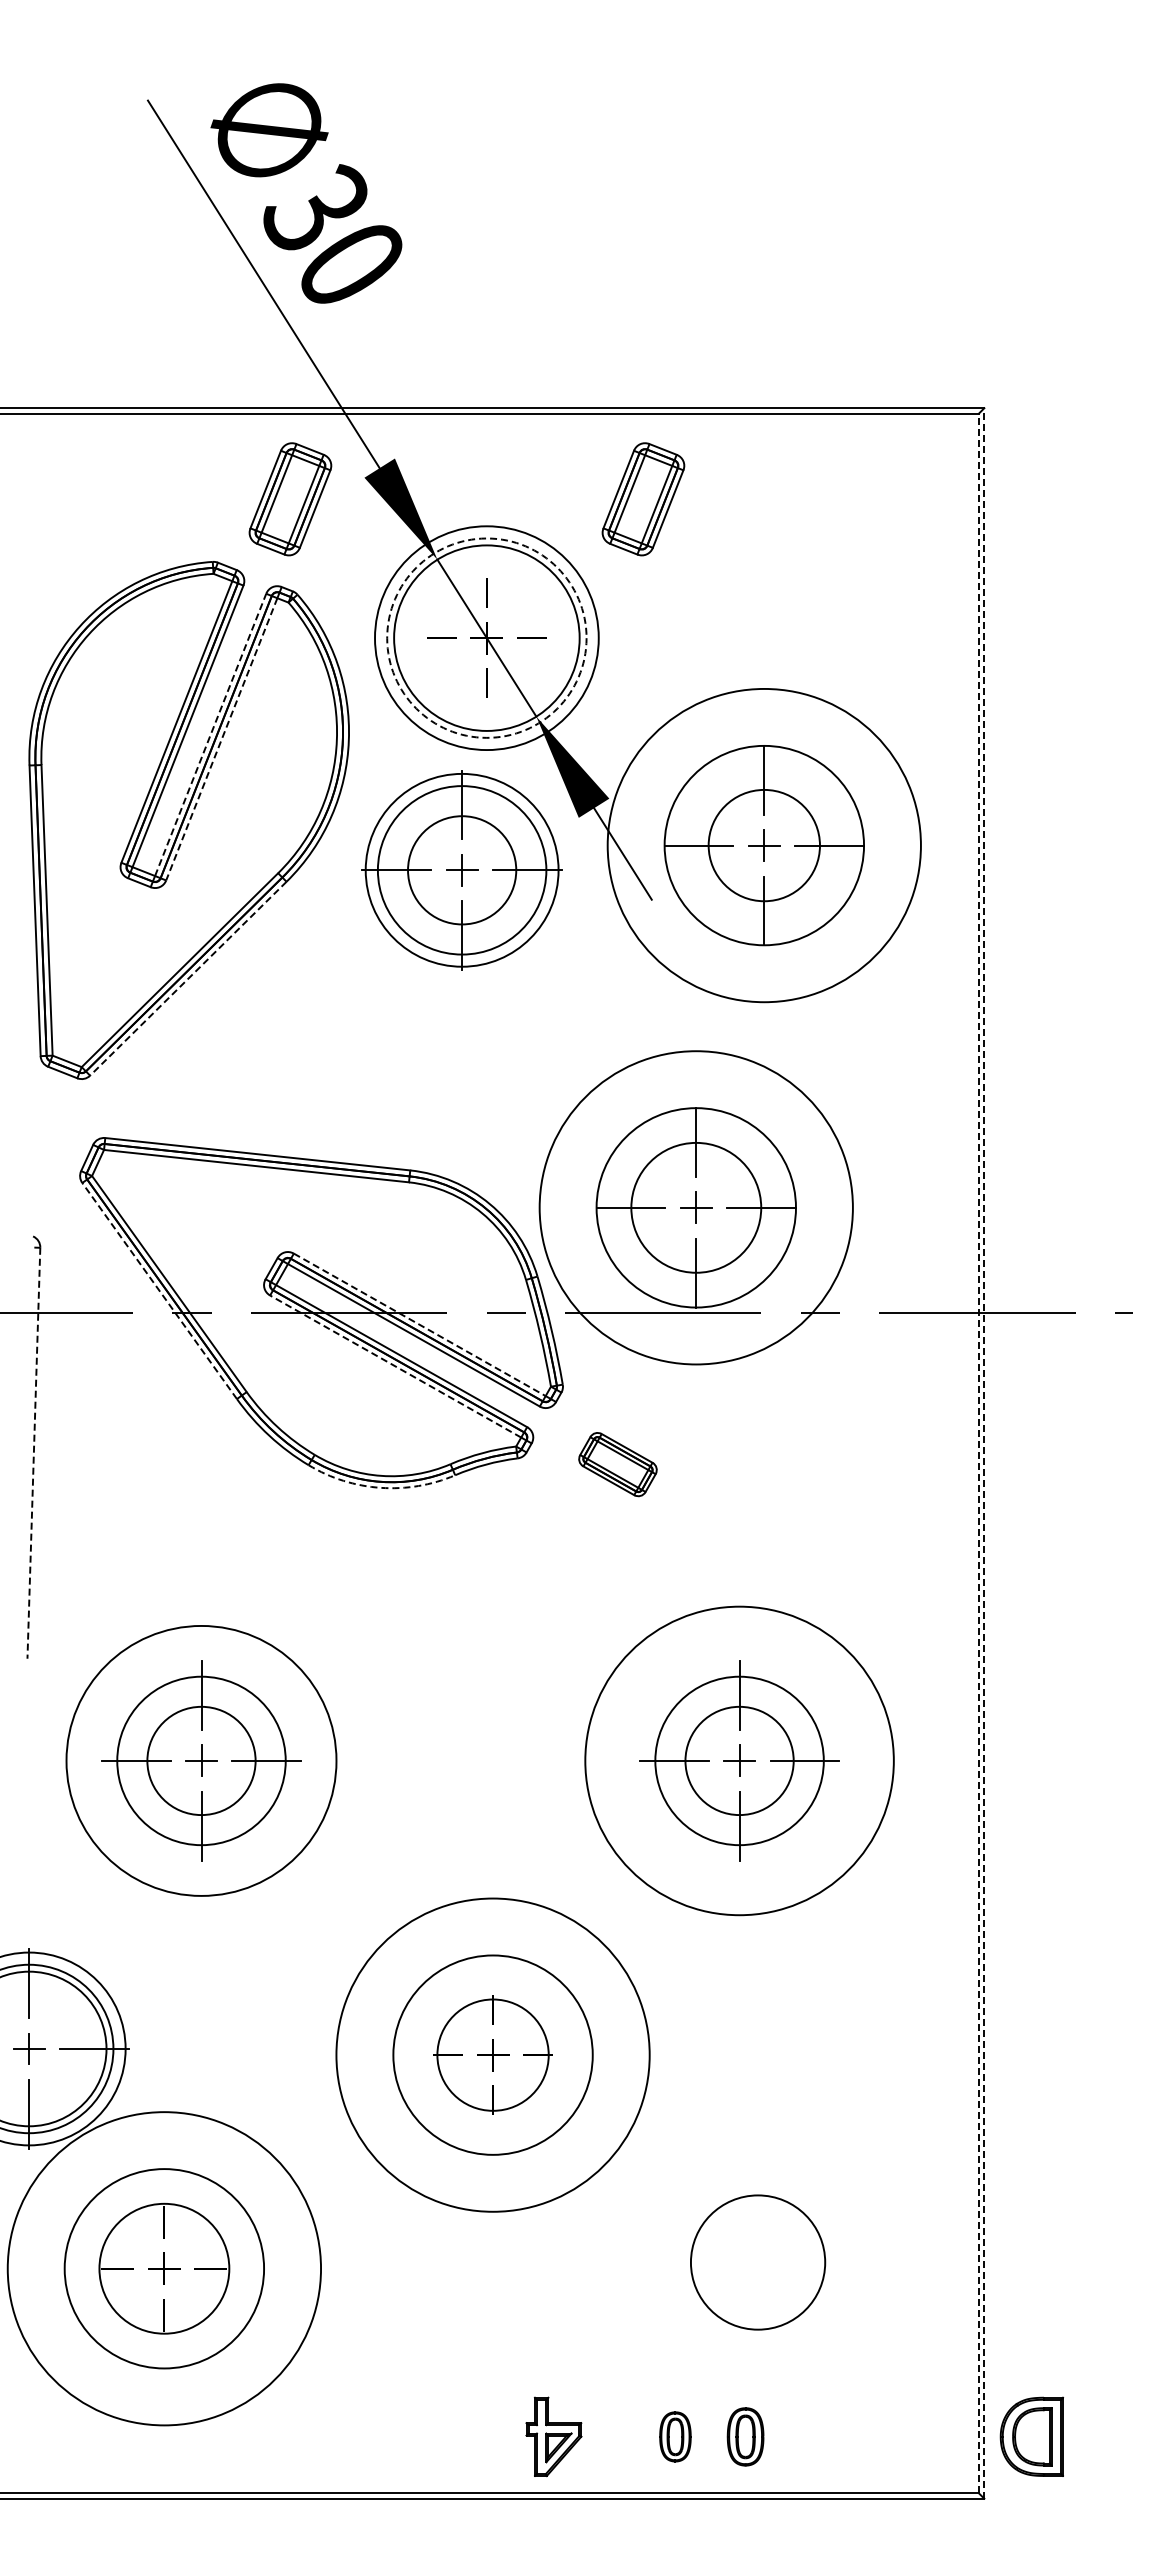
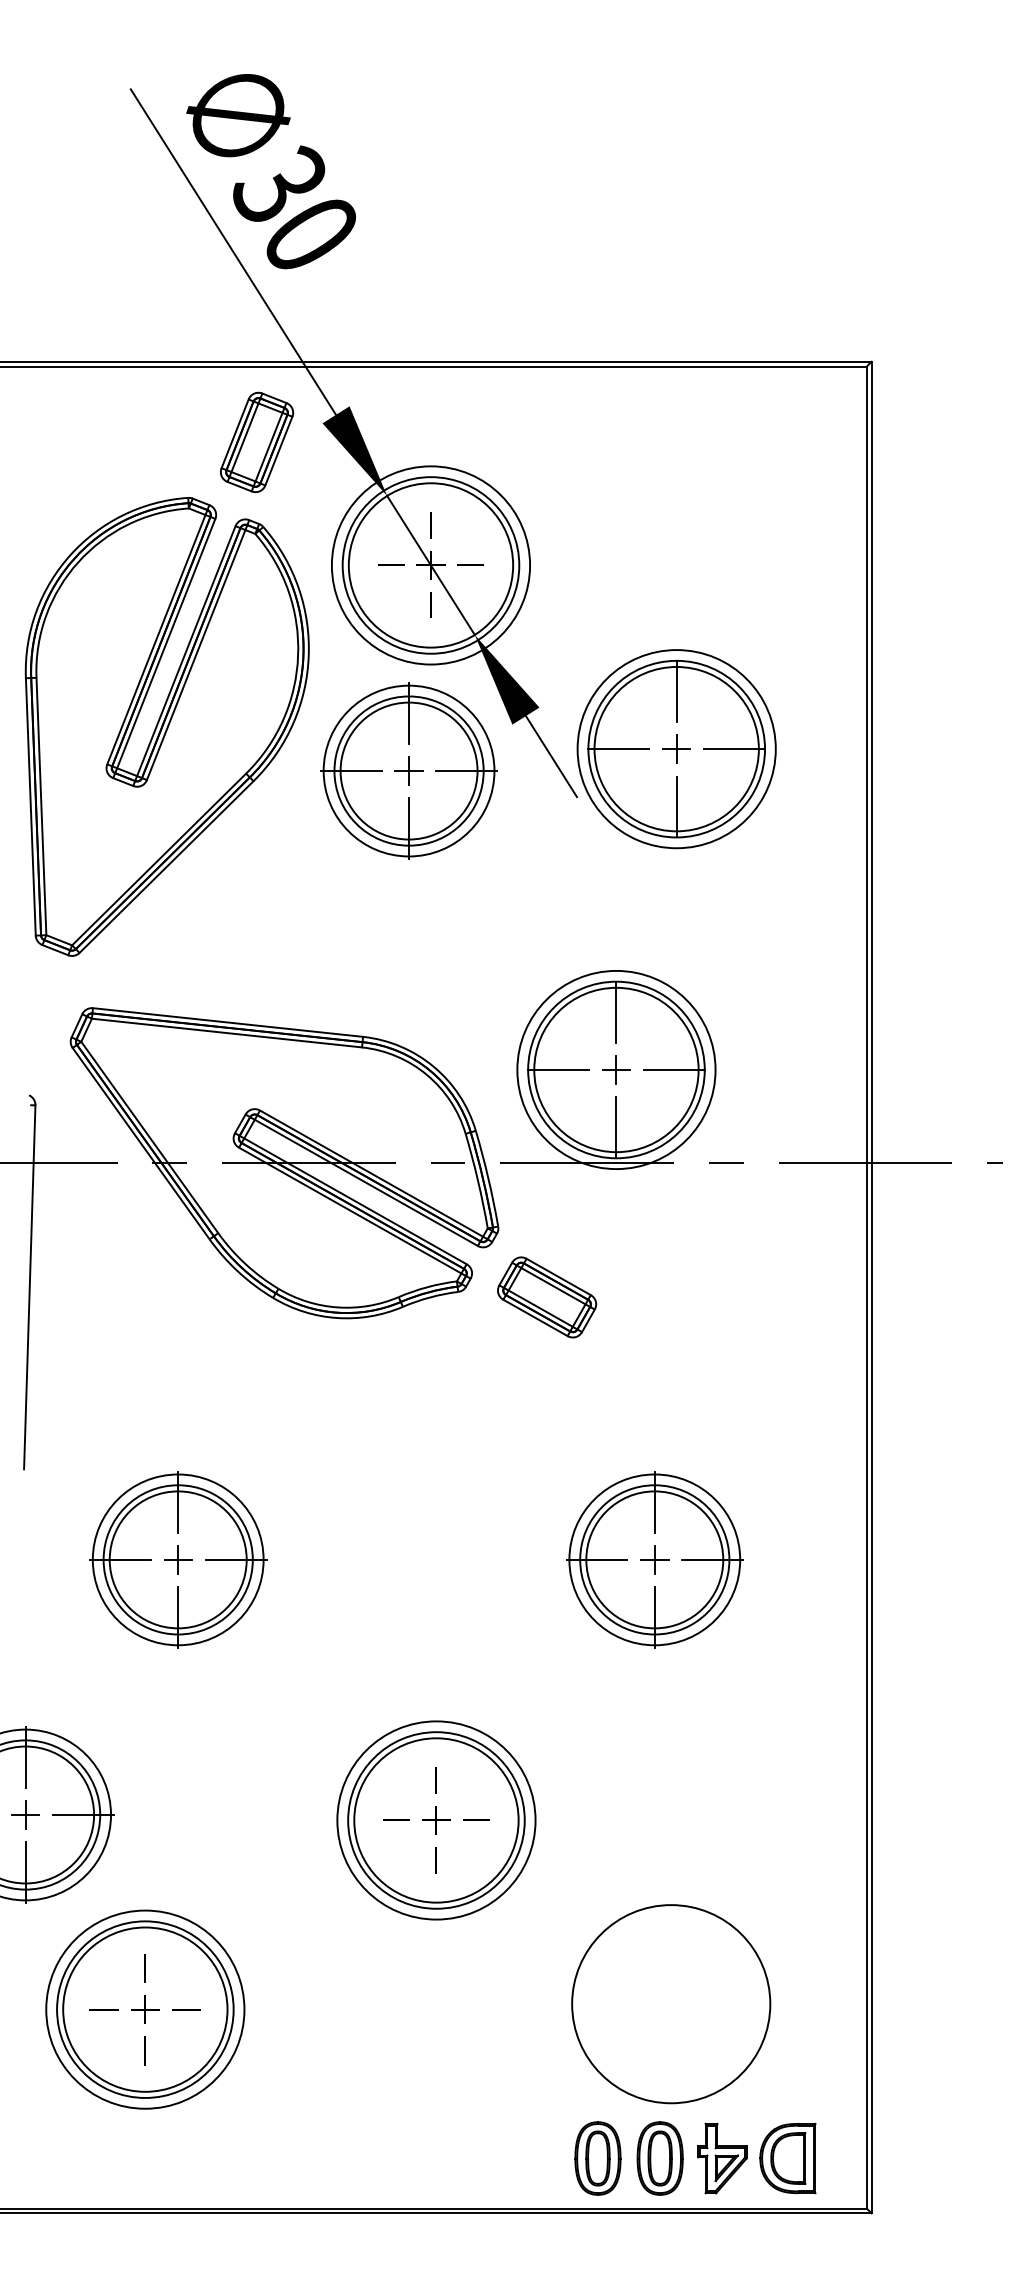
part: (643, 499) -> (569, 442), removed
circle: (486, 637) -> (430, 564), dashed -> solid
line: (210, 734) -> (186, 650), dashed -> solid
line: (221, 739) -> (195, 655), dashed -> solid
circle: (764, 845) -> (676, 749), size x0.71
circle: (764, 845) -> (676, 749), size x1.67
circle: (461, 870) -> (408, 771), size x1.43
line: (188, 979) -> (166, 867), dashed -> solid
circle: (696, 1207) -> (616, 1069), size x0.71
circle: (696, 1207) -> (616, 1069), size x1.43
line: (159, 1291) -> (141, 1144), dashed -> solid
line: (419, 1324) -> (371, 1173), dashed -> solid
line: (395, 1366) -> (350, 1210), dashed -> solid
line: (984, 1452) -> (871, 1286), dashed -> solid
line: (33, 1453) -> (29, 1287), dashed -> solid
line: (978, 1453) -> (866, 1287), dashed -> solid
part: (617, 1464) -> (546, 1297), size x1.43
arc: (380, 1487) -> (336, 1317), dashed -> solid
circle: (201, 1760) -> (178, 1559), size x0.71
circle: (201, 1760) -> (178, 1559), size x1.43
circle: (739, 1760) -> (654, 1559), size x0.62
circle: (739, 1760) -> (654, 1559), size x1.43
circle: (492, 2054) -> (435, 1819), size x1.67
circle: (492, 2055) -> (435, 1820), size x0.71
circle: (757, 2262) -> (670, 2004), size x1.67
circle: (164, 2268) -> (145, 2009), size x0.71
circle: (164, 2268) -> (145, 2009), size x1.43
part: (553, 2436) -> (722, 2158), moved
part: (675, 2436) -> (598, 2158), size x1.67
part: (745, 2436) -> (660, 2158), size x1.43
part: (1031, 2436) -> (787, 2158), moved

